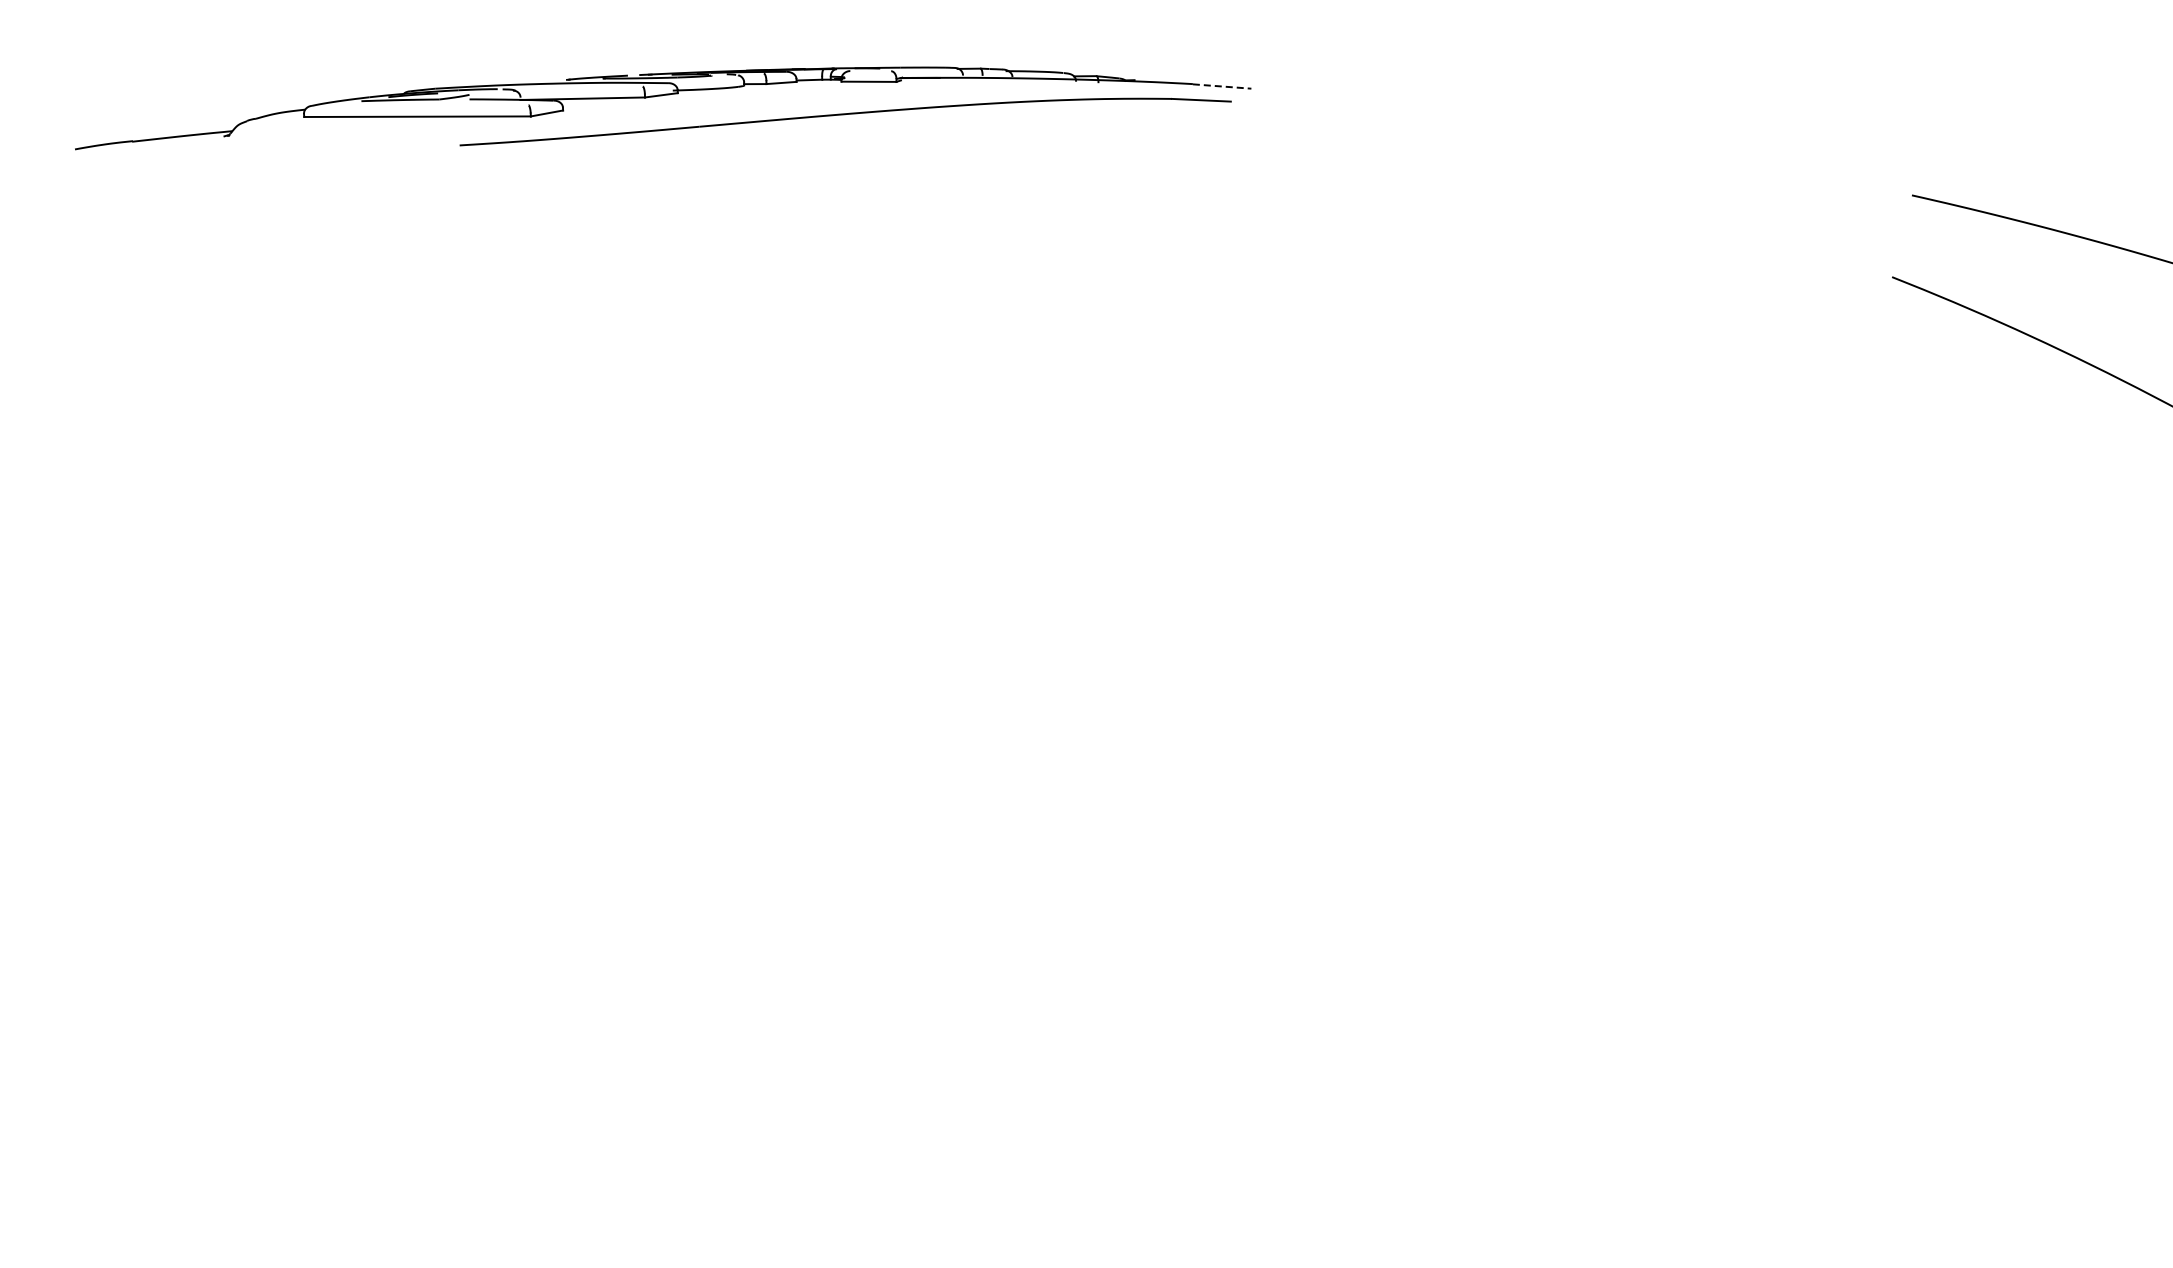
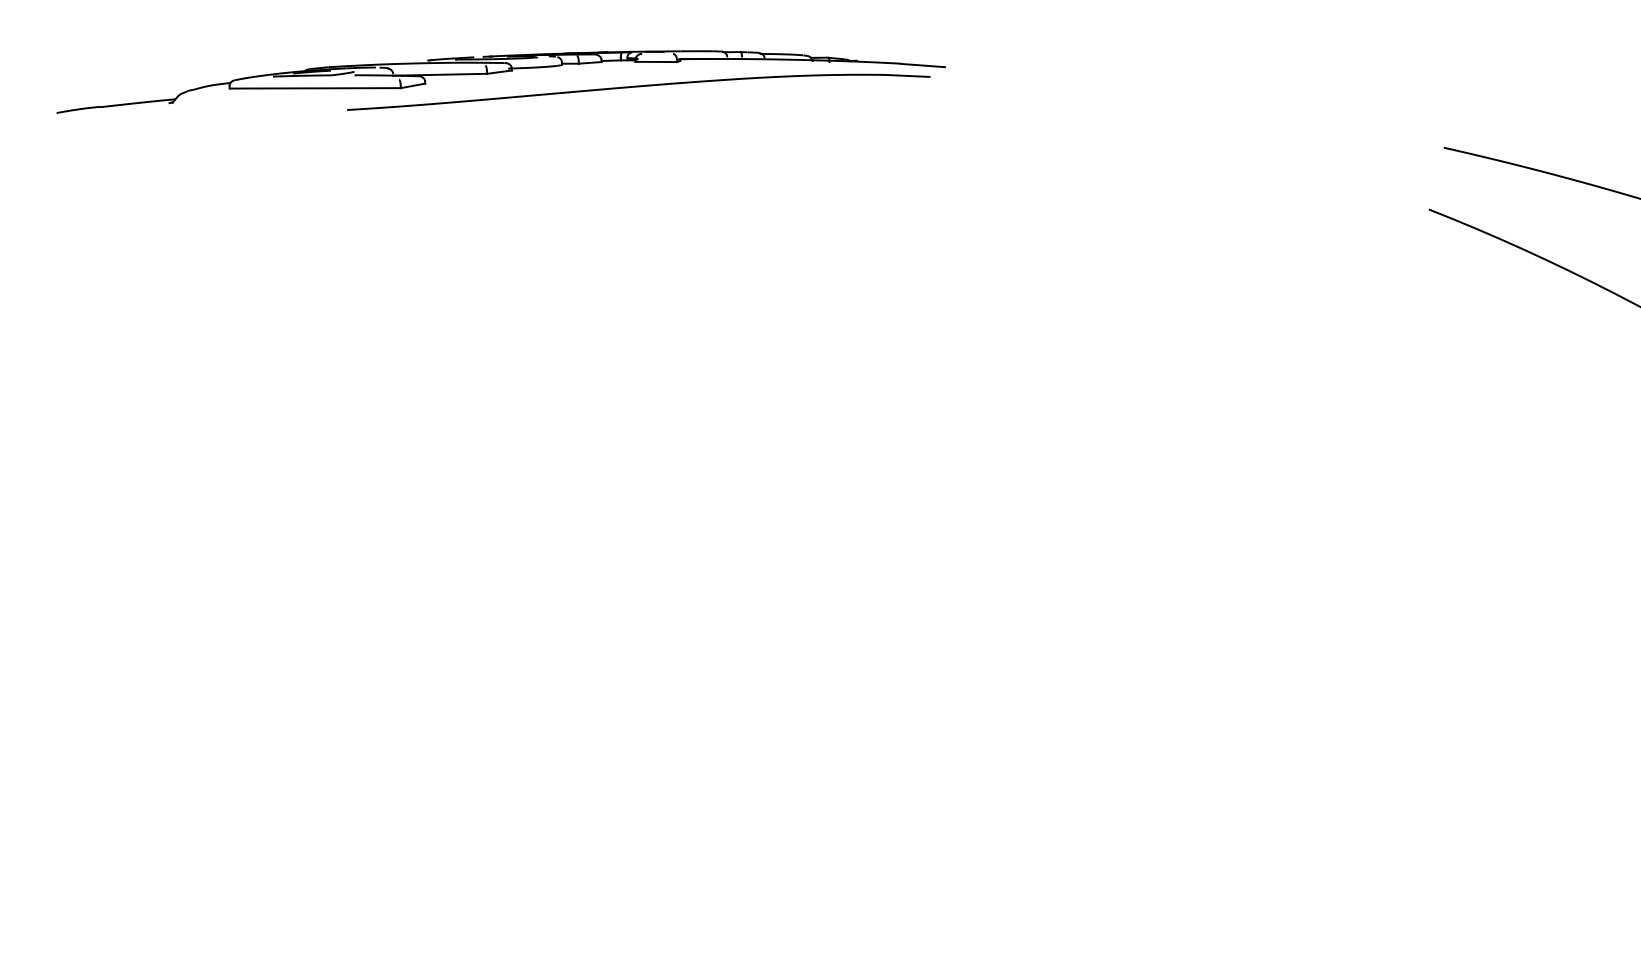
line: (1222, 86) -> (923, 65), dashed -> solid

